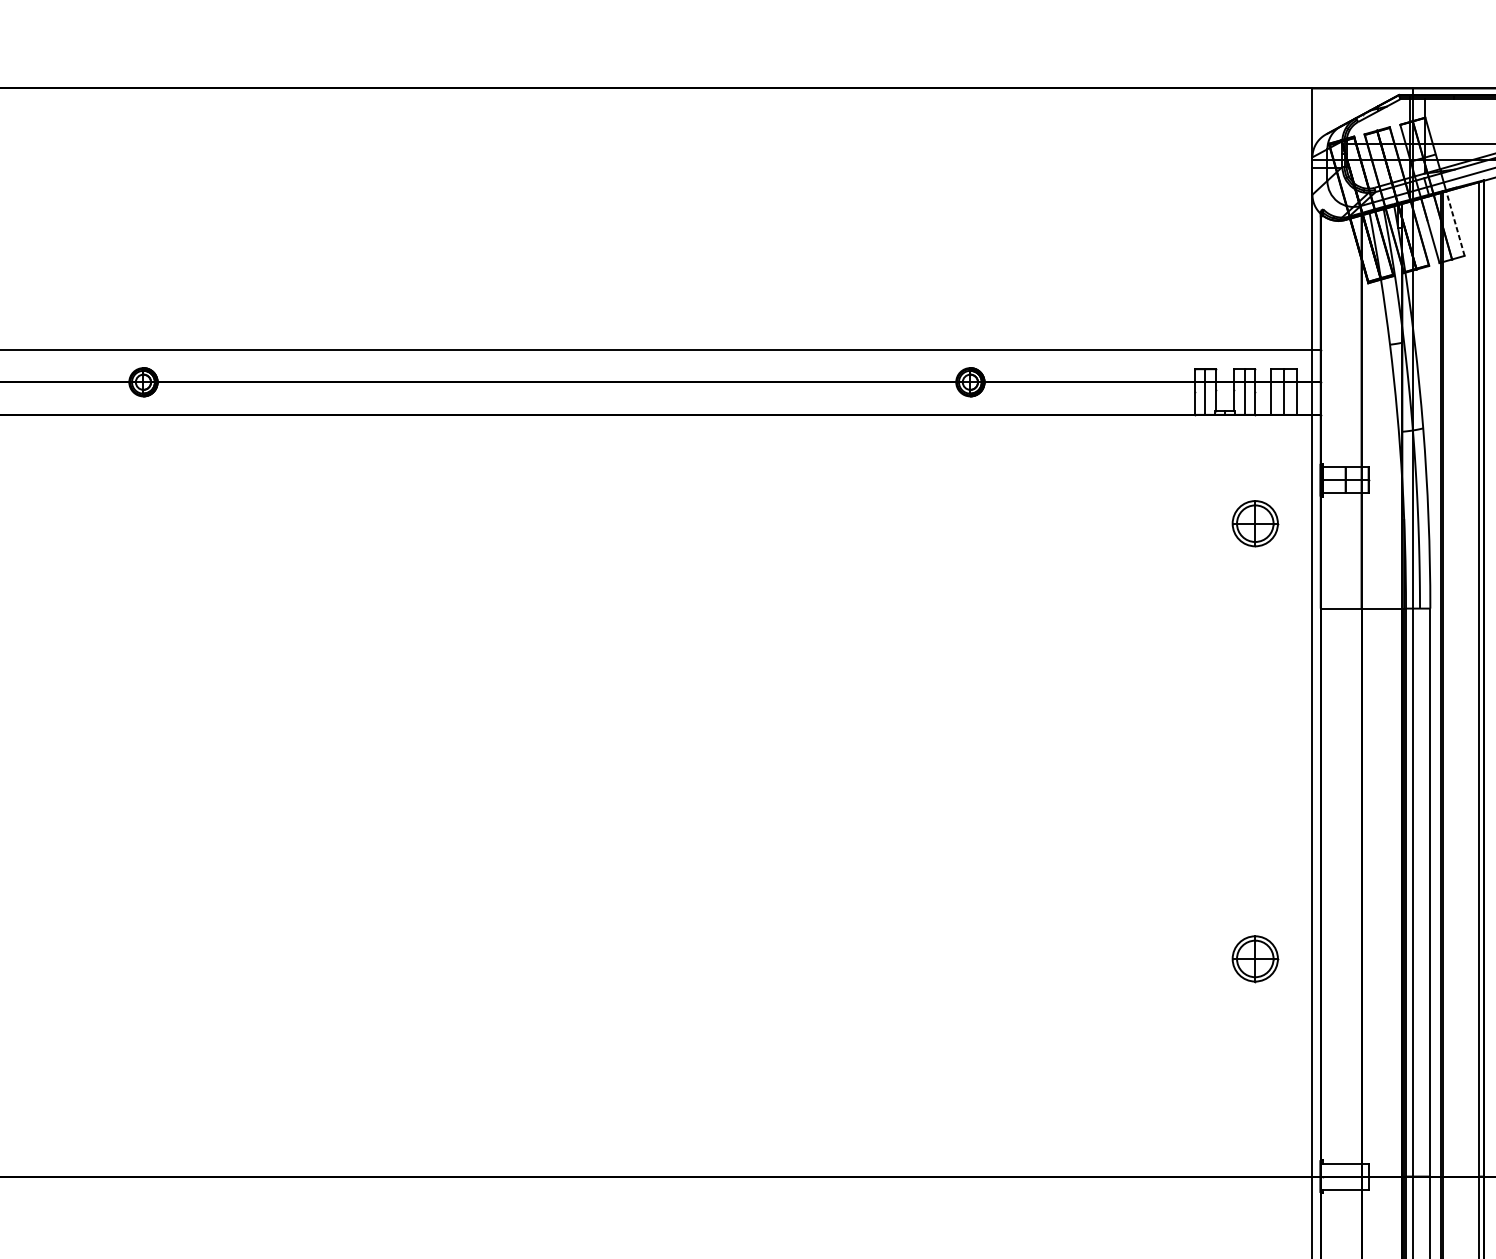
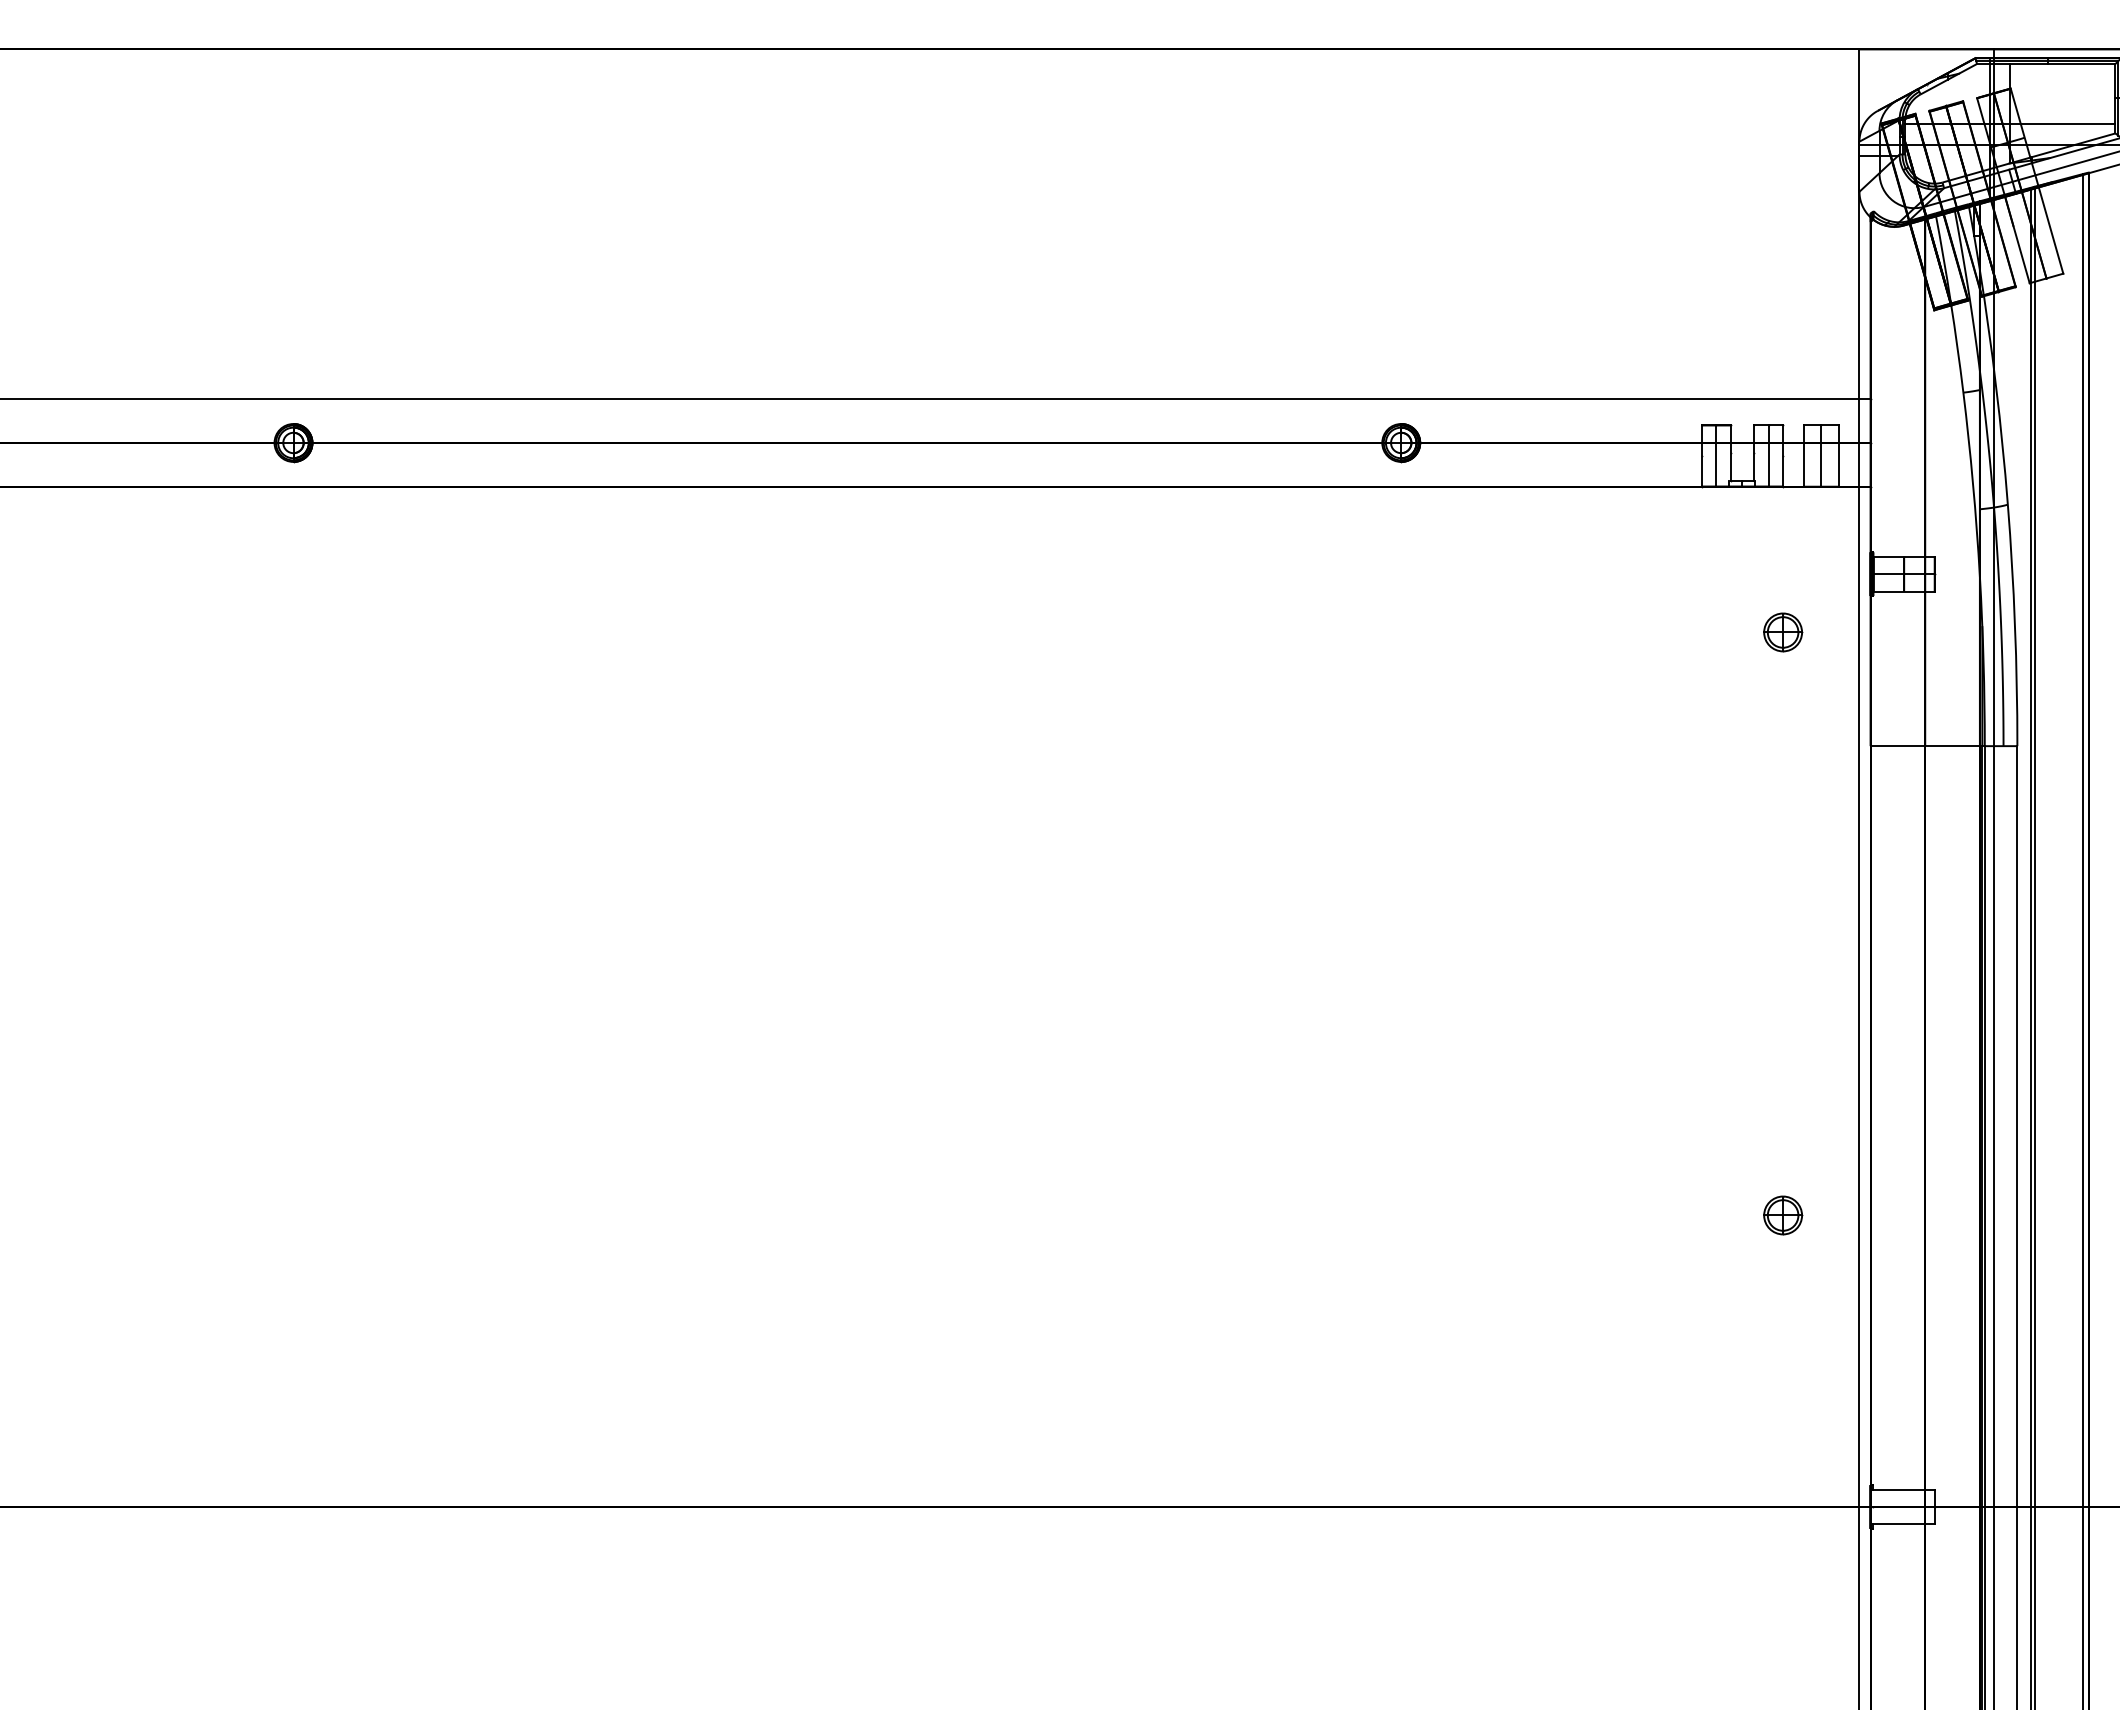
line: (1455, 222) -> (2050, 229), dashed -> solid
part: (1255, 523) -> (1783, 632), size x0.62
part: (1255, 958) -> (1783, 1215), size x0.62

